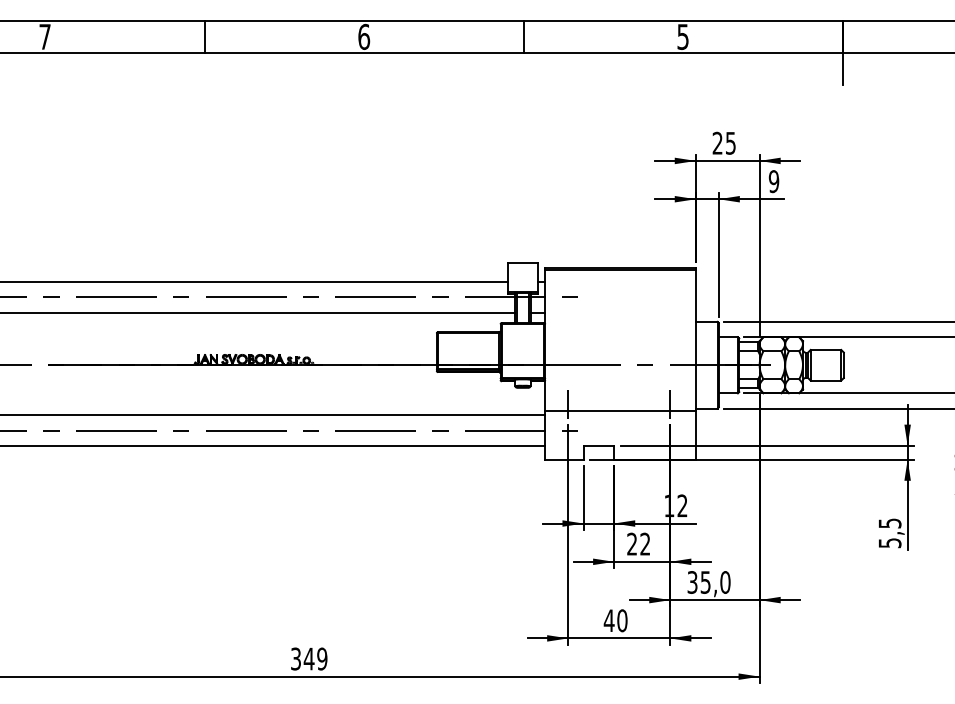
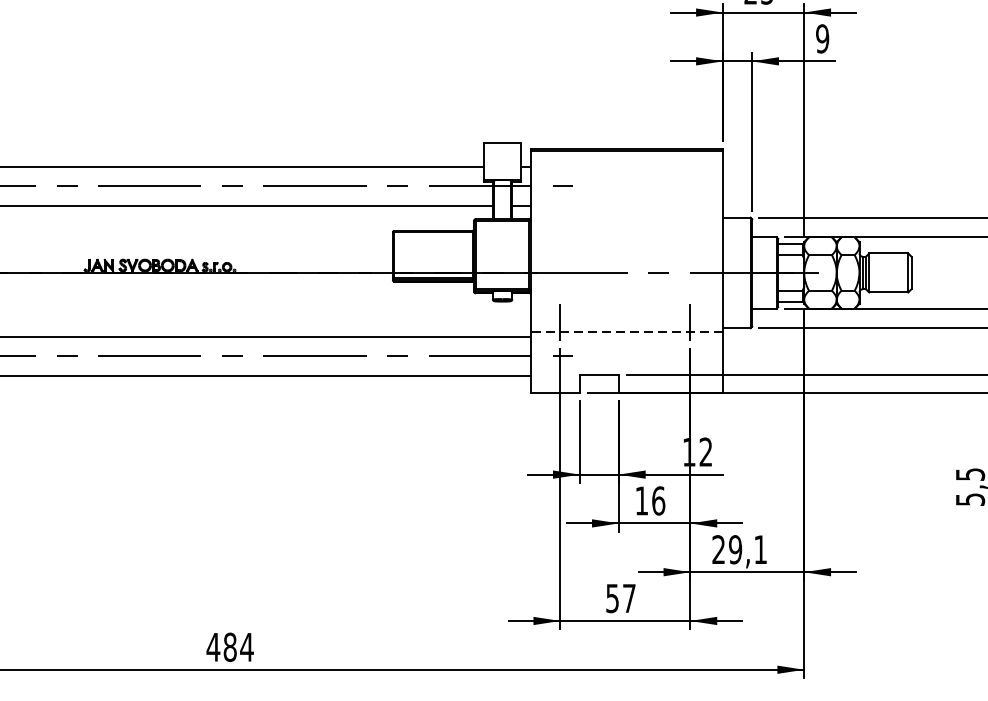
line: (620, 411) -> (626, 331), solid -> dashed
text: (638, 543) -> (649, 500), 22 -> 16
text: (708, 582) -> (739, 549), 35,0 -> 29,1
text: (615, 620) -> (620, 598), 40 -> 57
text: (308, 658) -> (229, 646), 349 -> 484

